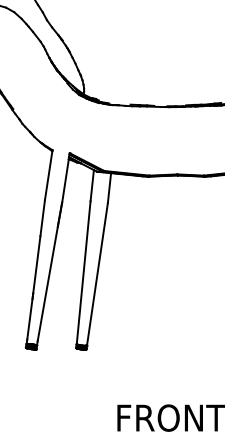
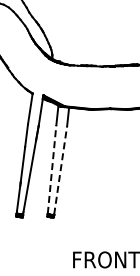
line: (84, 272) -> (52, 169), solid -> dashed
line: (97, 274) -> (60, 170), solid -> dashed

